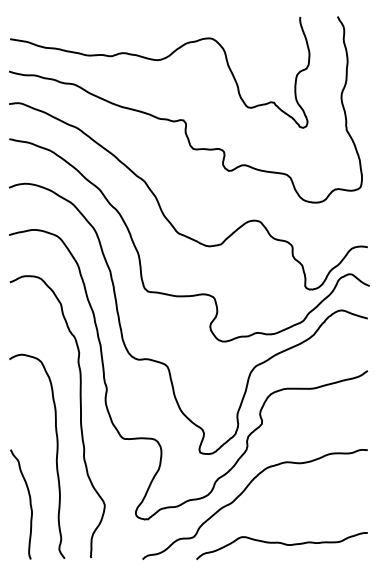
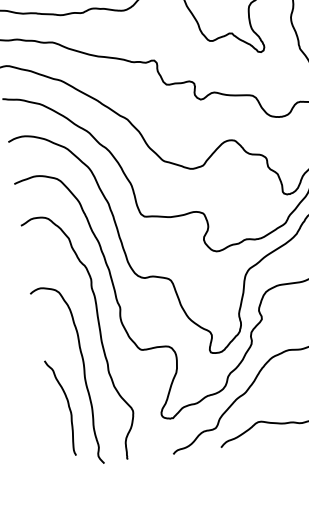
curve: (29, 504) -> (68, 407), moved

